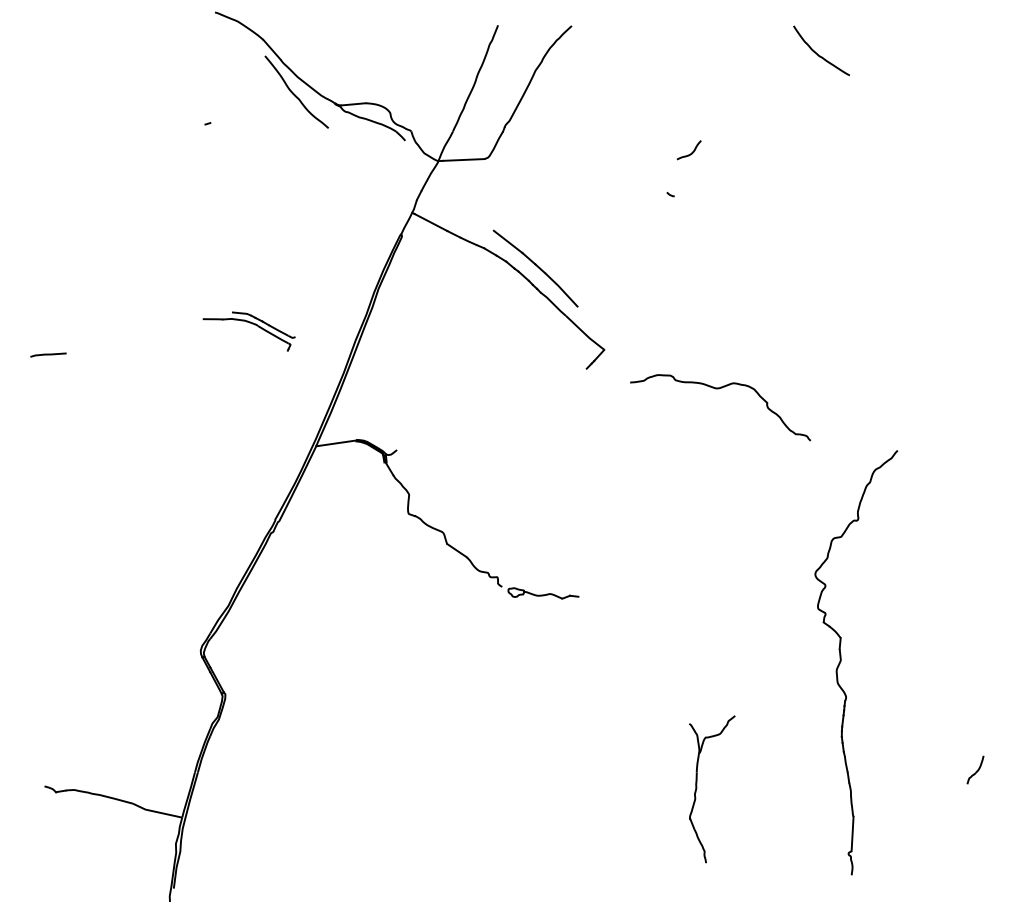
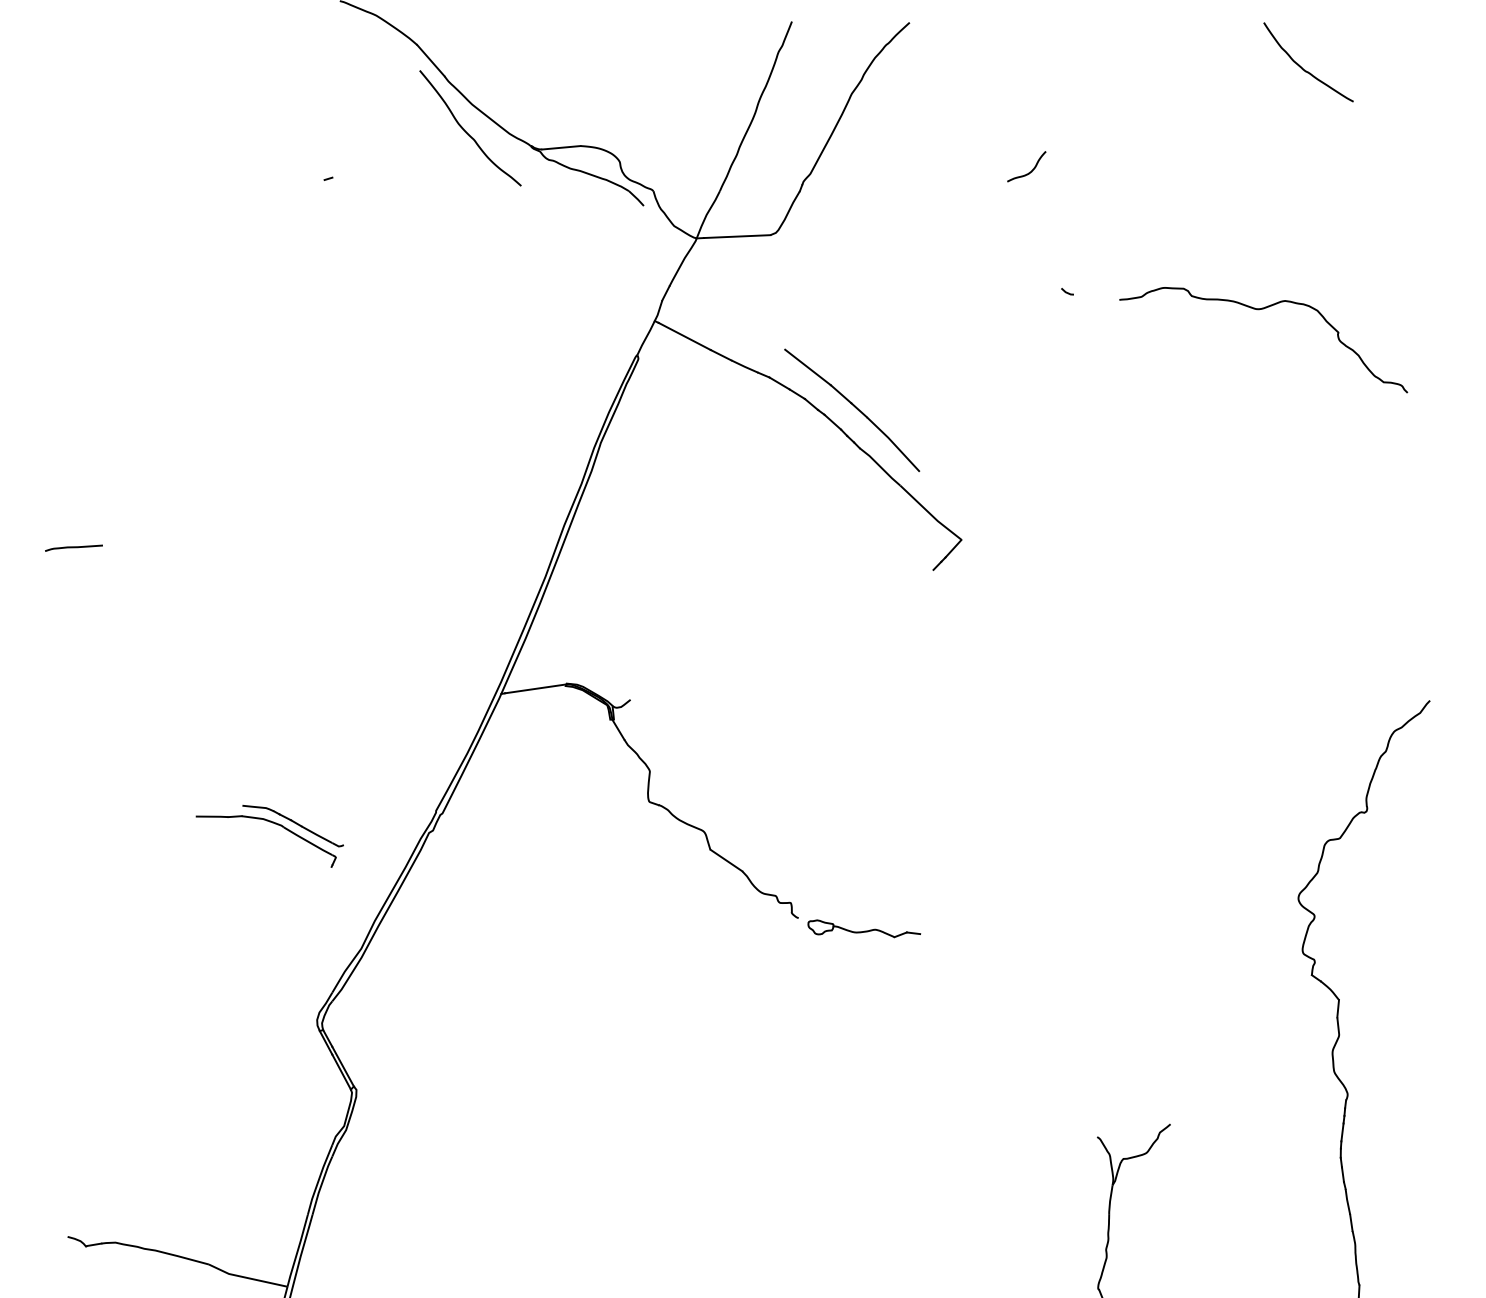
curve: (691, 152) -> (1030, 170), moved
part: (249, 323) -> (270, 823), moved
curve: (719, 389) -> (1262, 310), moved

